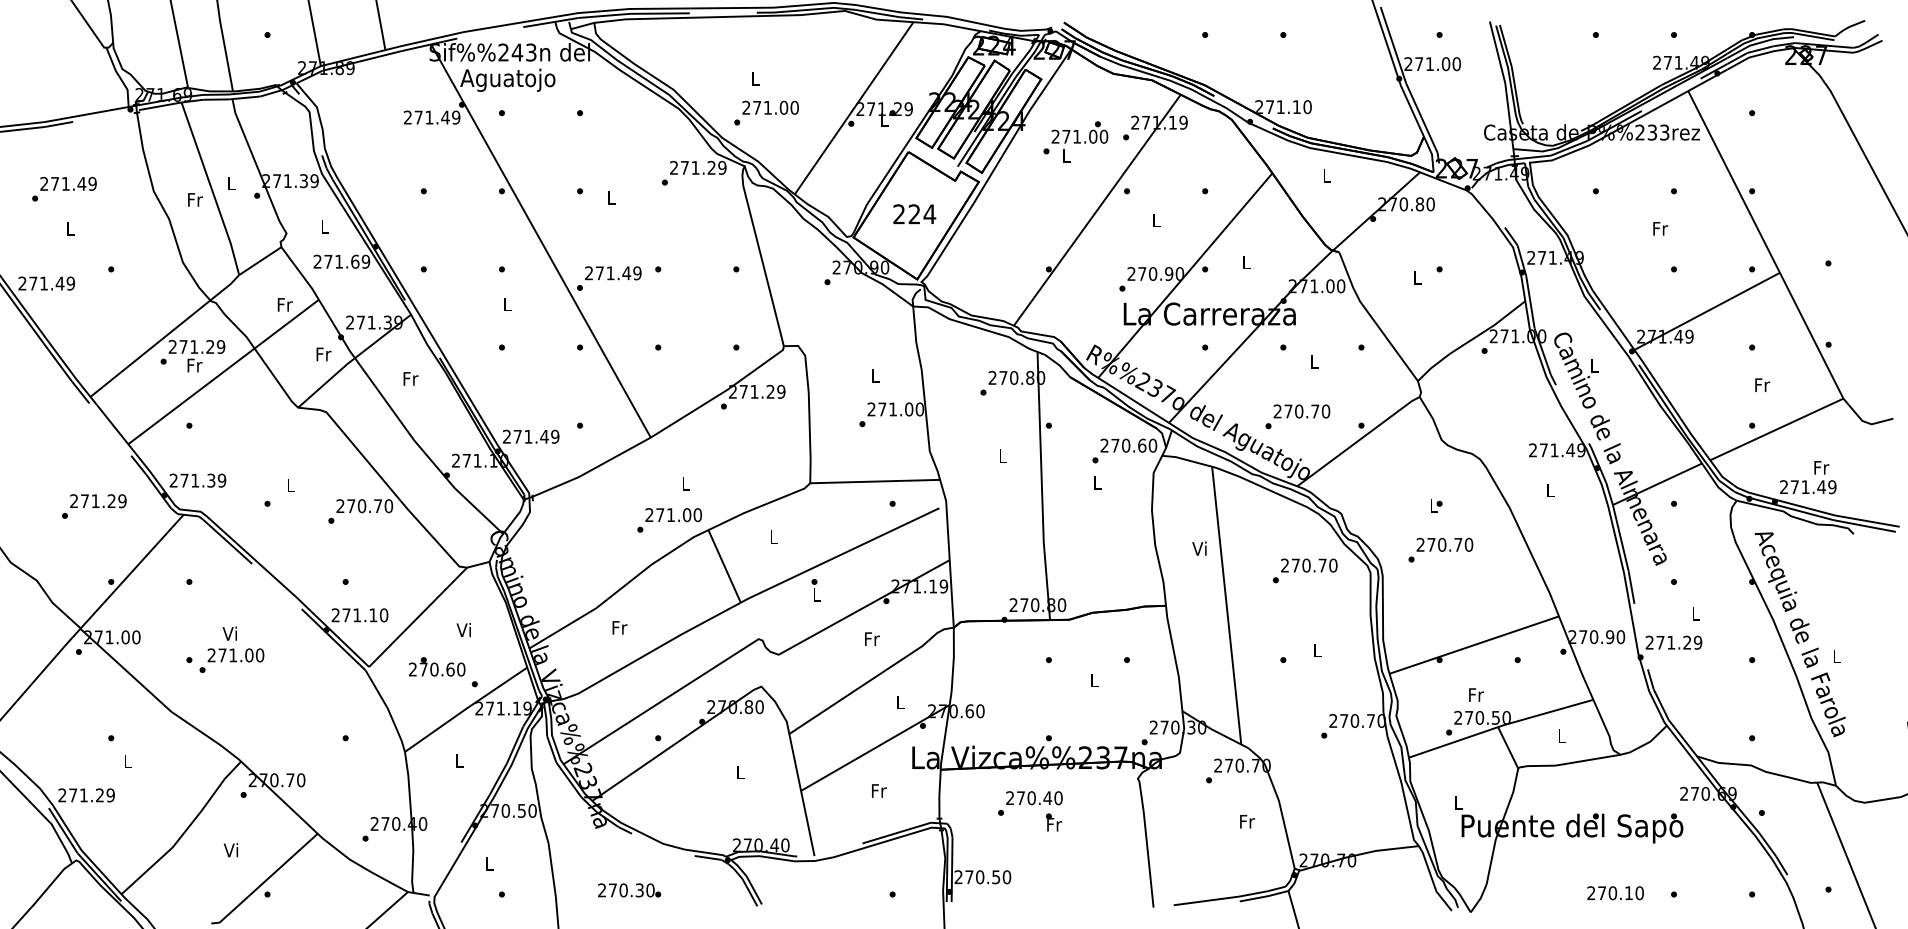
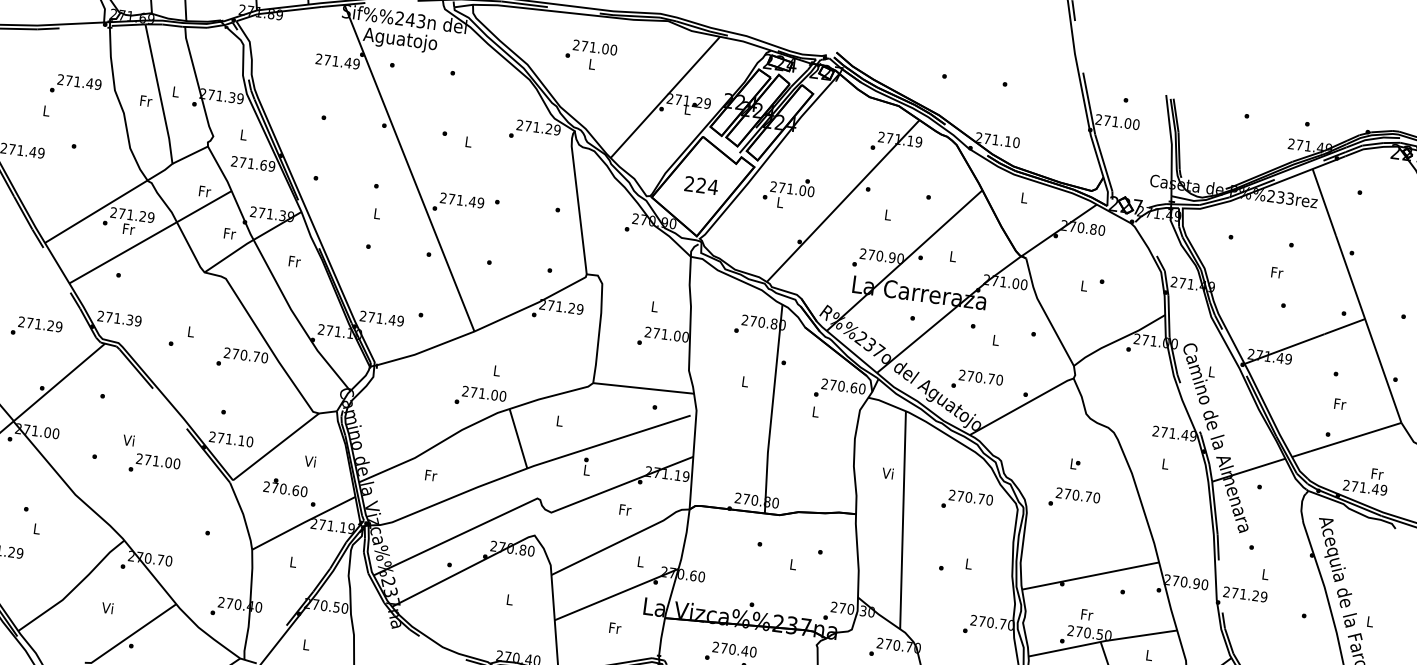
text: (766, 112) -> (591, 50), moved
text: (1075, 141) -> (788, 192), moved
text: (64, 189) -> (75, 86), moved
text: (231, 660) -> (154, 464), moved

